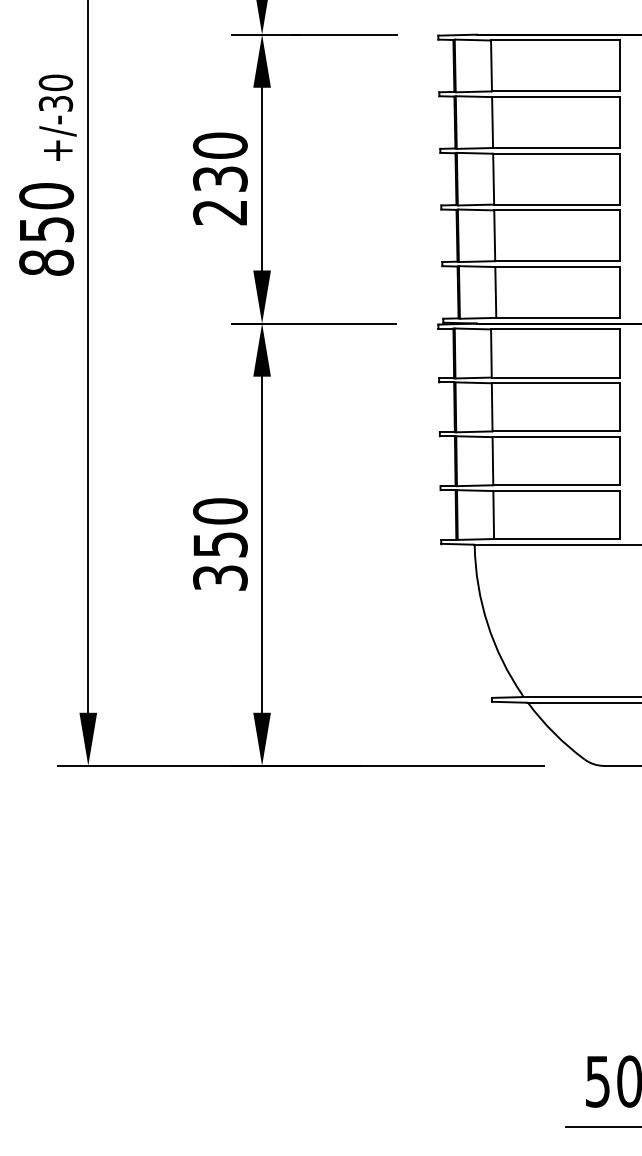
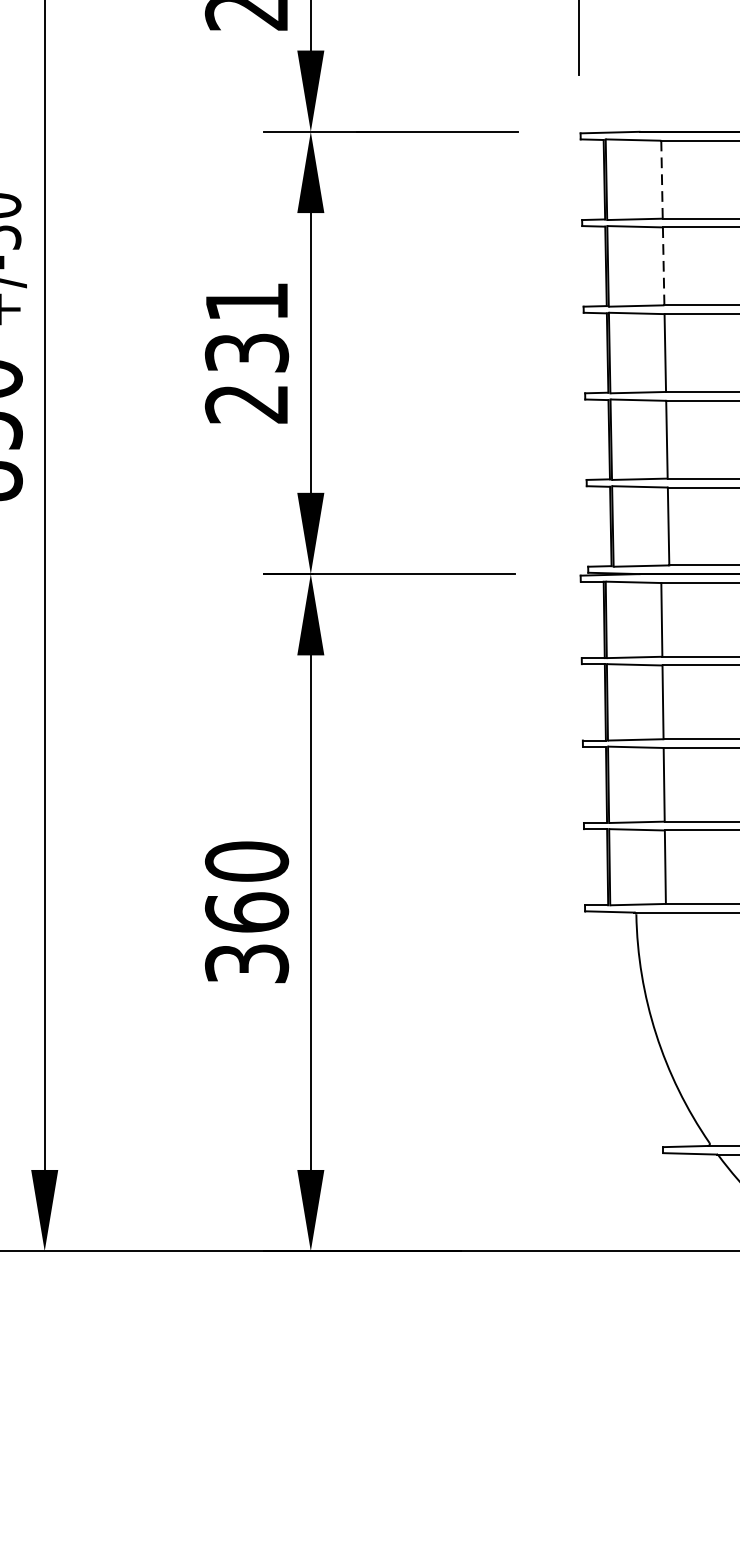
line: (491, 65) -> (661, 179), solid -> dashed
line: (492, 122) -> (663, 266), solid -> dashed
text: (220, 145) -> (247, 301), 230 -> 231
text: (220, 544) -> (247, 912), 350 -> 360

